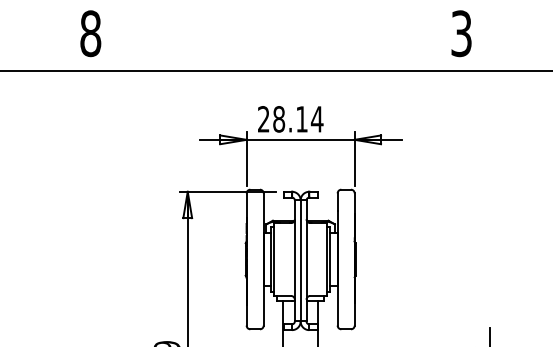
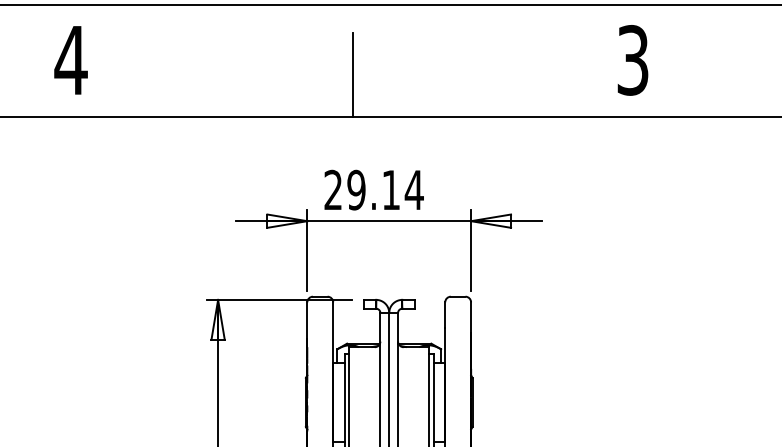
text: (90, 33) -> (70, 60), 8 -> 4
line: (276, 43) -> (352, 75), added
text: (279, 119) -> (357, 190), 28.14 -> 29.14

